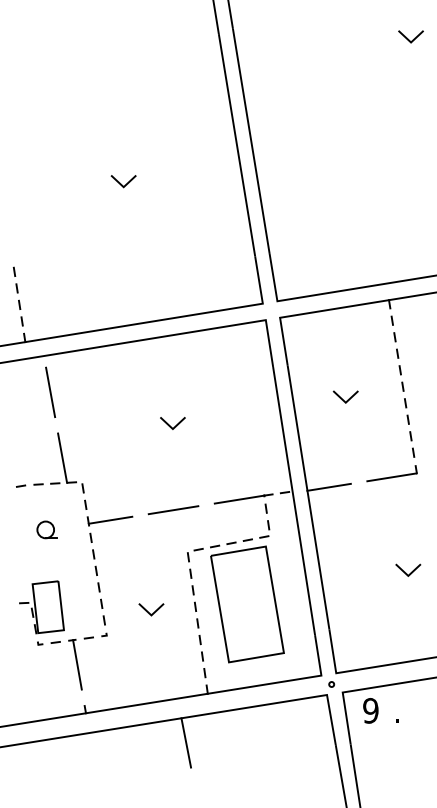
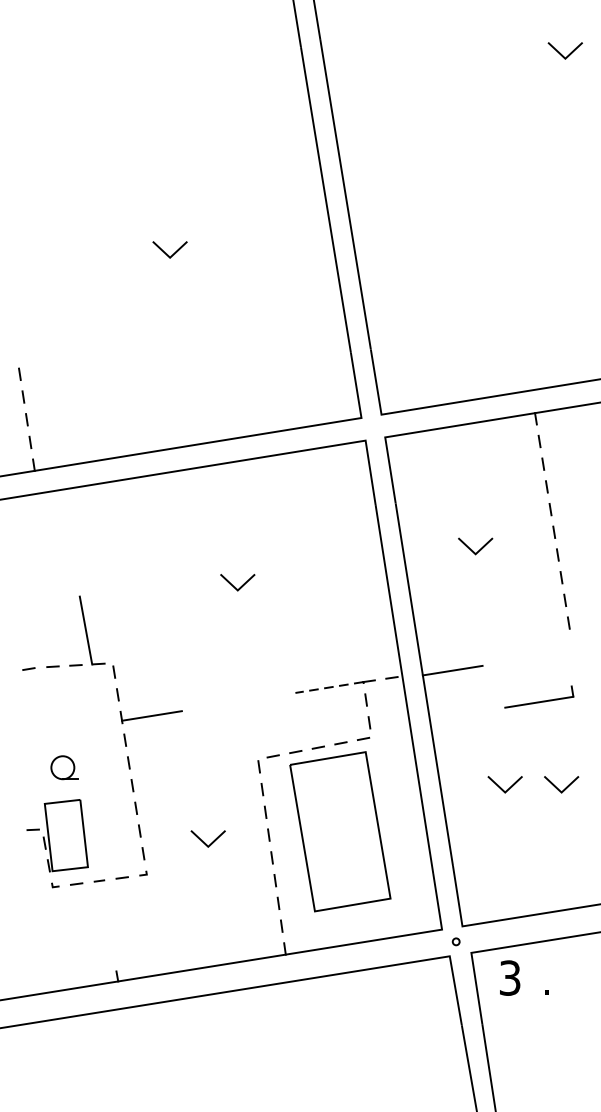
line: (50, 391) -> (69, 538), removed
part: (391, 473) -> (538, 696), moved
line: (239, 499) -> (329, 687), solid -> dashed
line: (173, 510) -> (238, 702), removed
part: (46, 529) -> (63, 767), moved
line: (370, 571) -> (509, 786), added
line: (77, 664) -> (106, 914), removed
text: (370, 710) -> (509, 977), 9 -> 3
line: (186, 742) -> (256, 1021), removed

